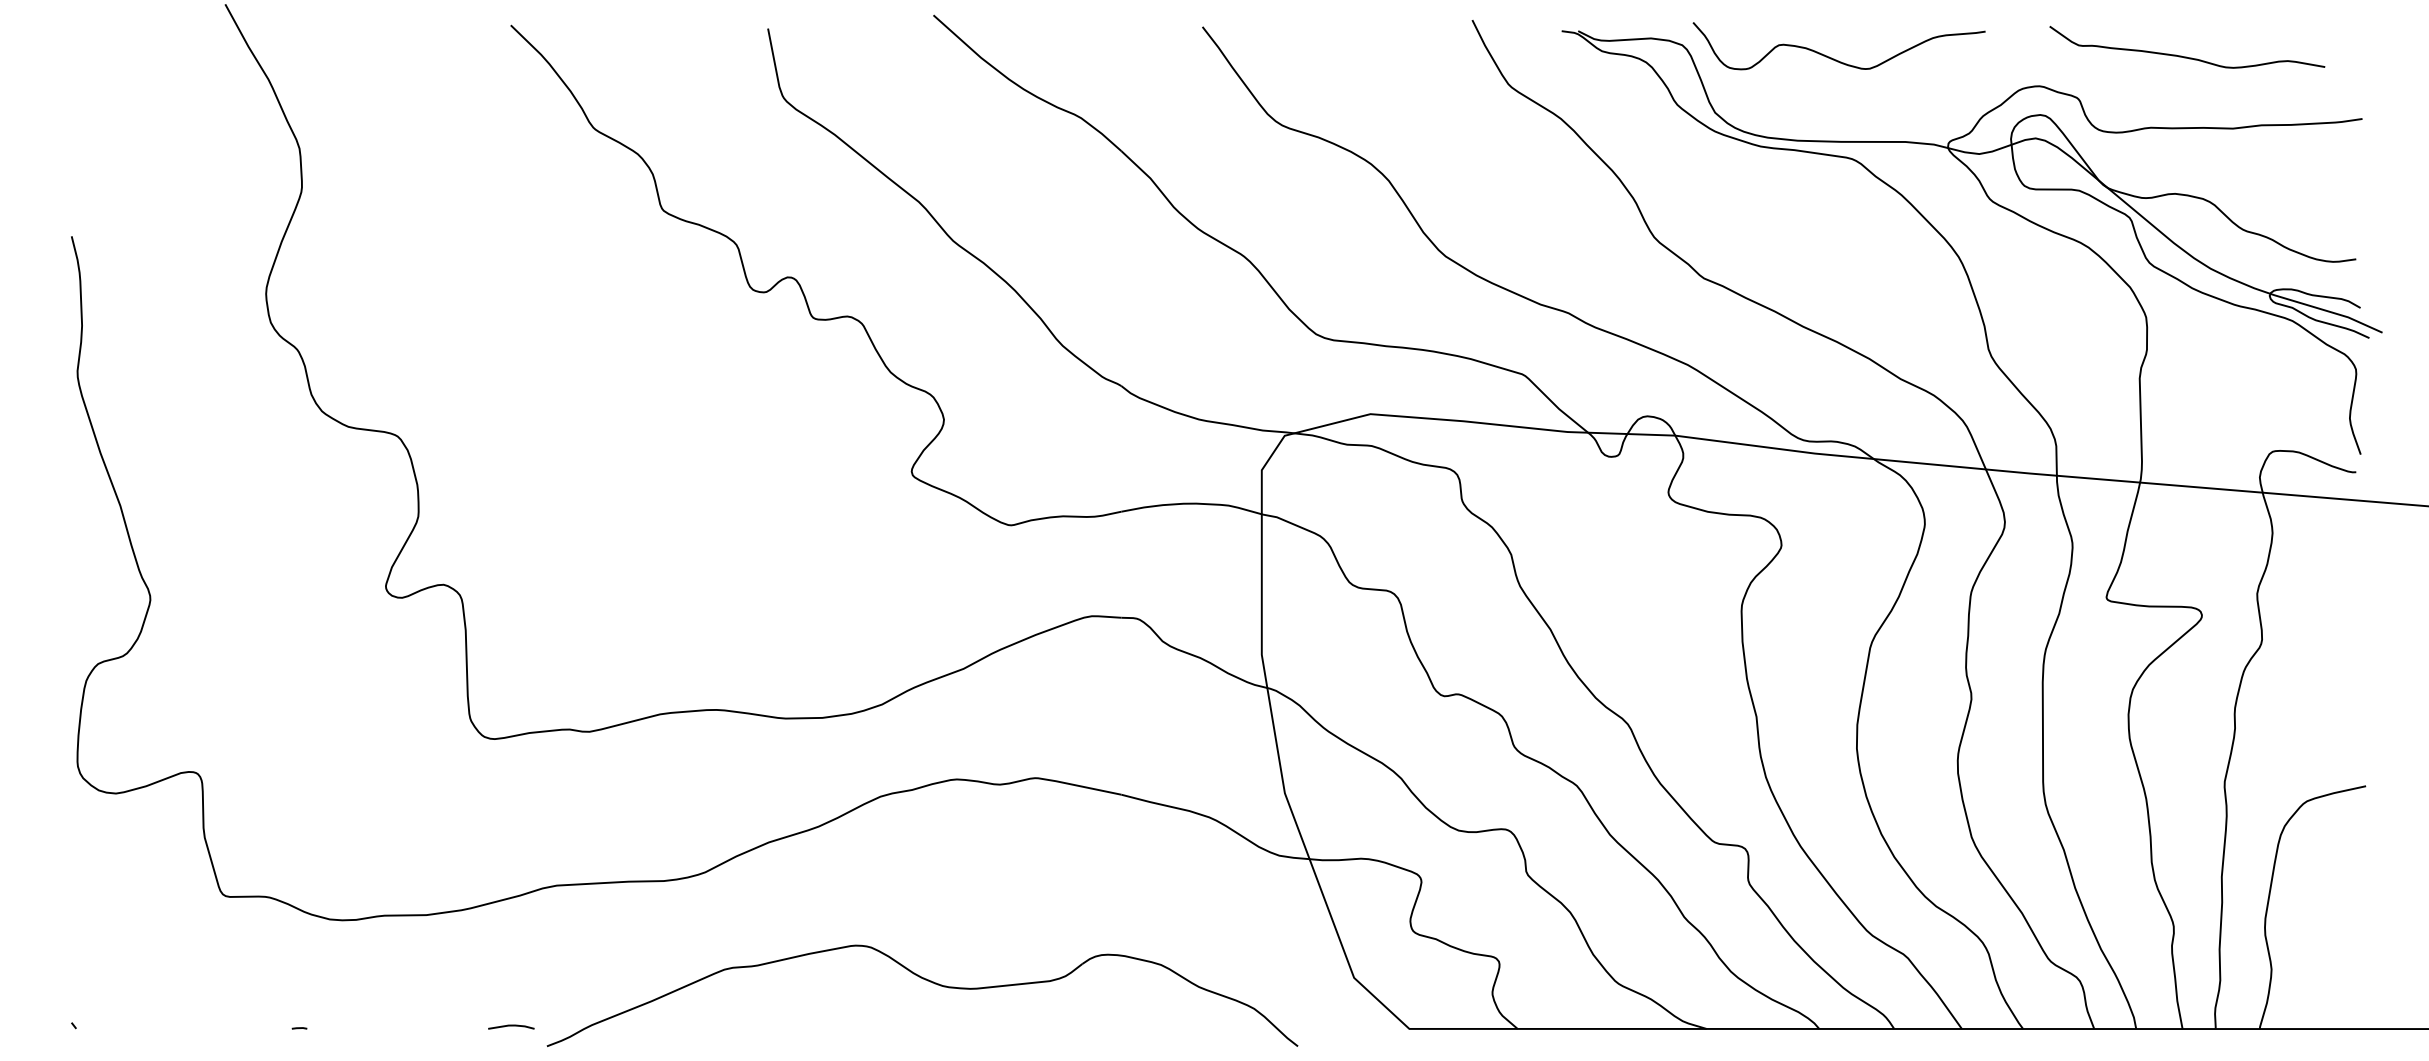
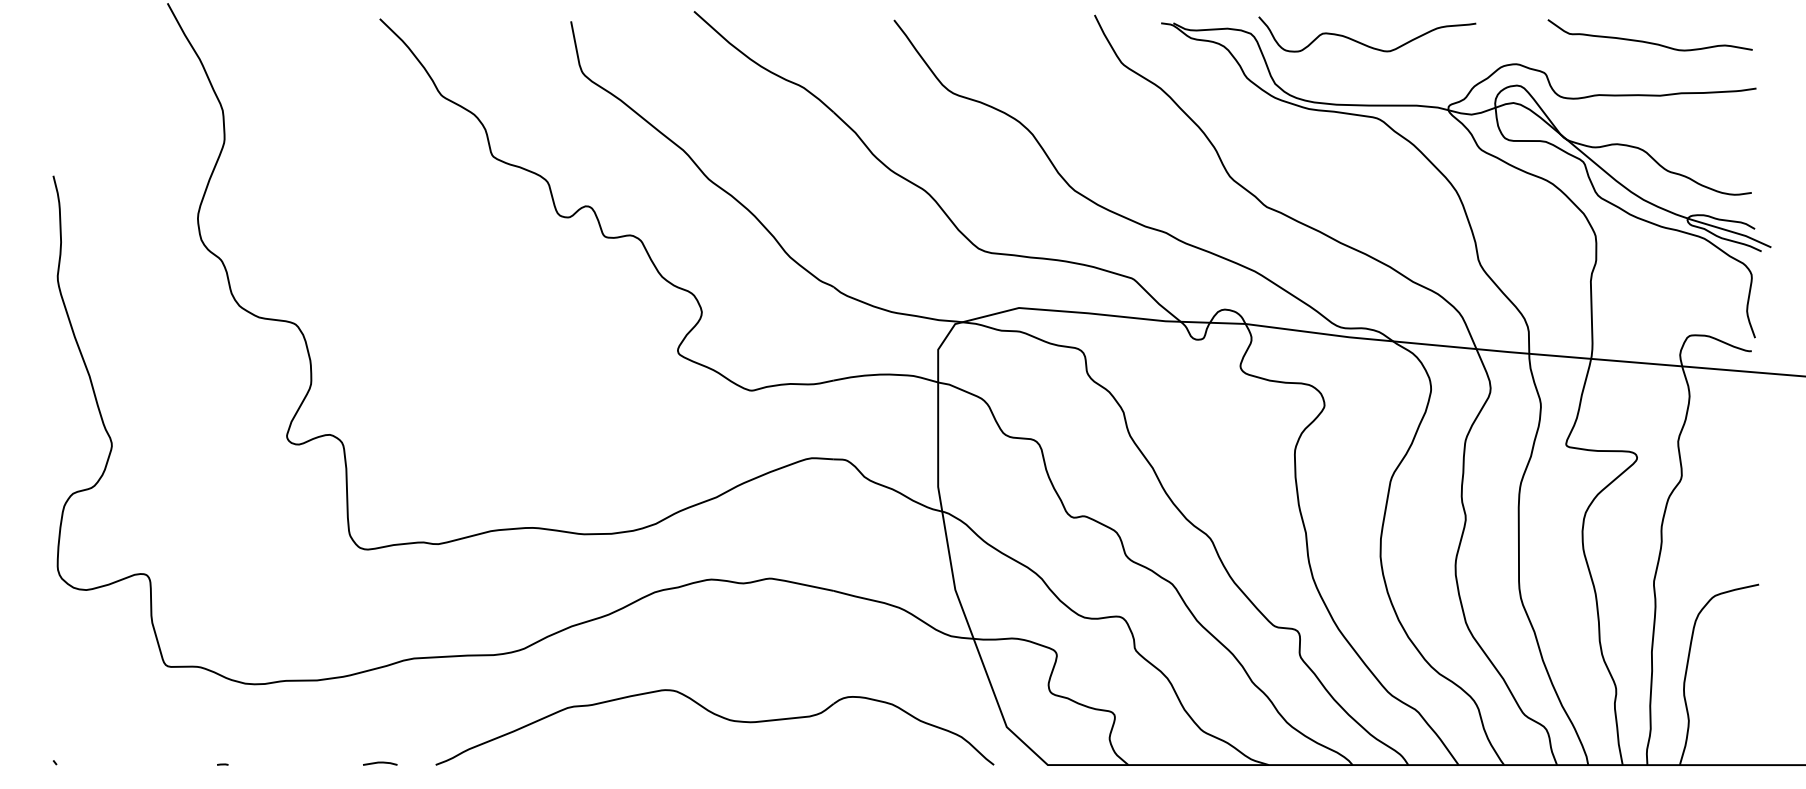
curve: (2184, 55) -> (1648, 41), moved
part: (928, 982) -> (719, 717), moved

